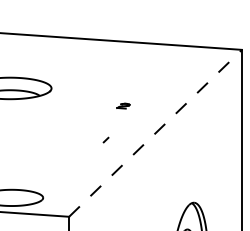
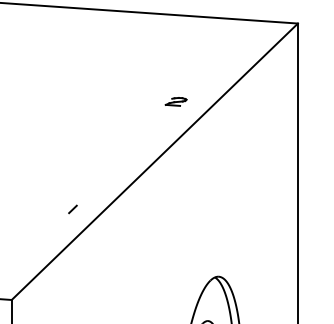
part: (123, 105) -> (176, 100), moved
line: (155, 132) -> (154, 160), dashed -> solid
line: (105, 139) -> (71, 208), moved

